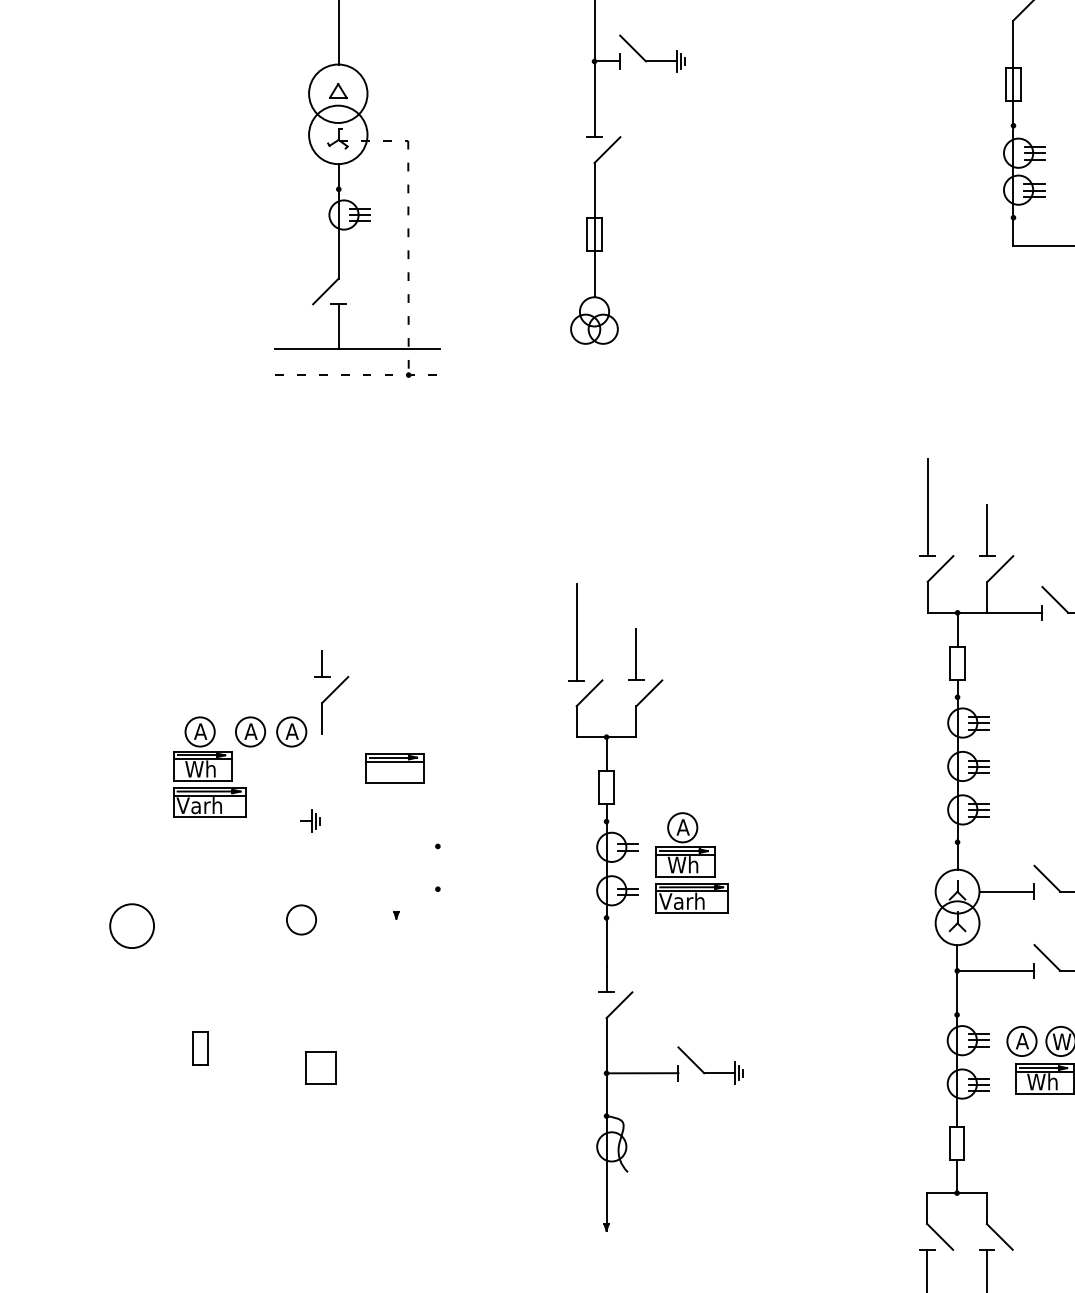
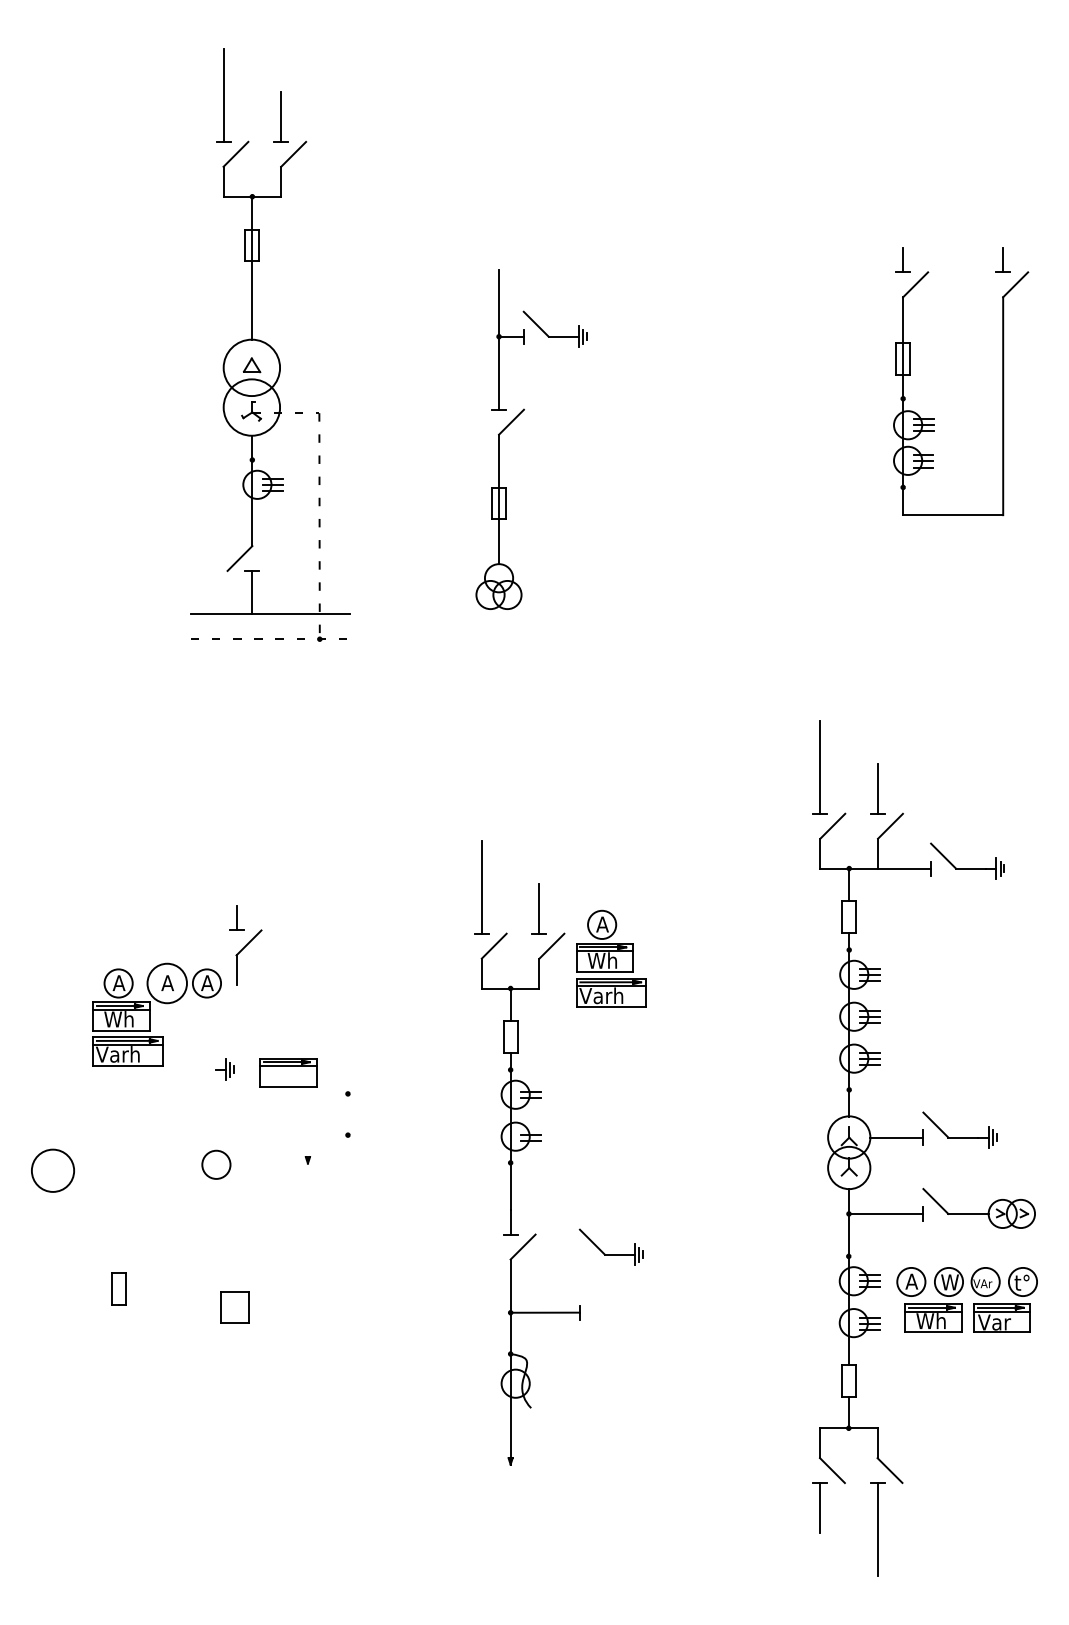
circle: (250, 731) -> (167, 983), size x1.4
part: (394, 768) -> (288, 1072), moved
part: (692, 862) -> (611, 958), moved
part: (710, 1073) -> (610, 1254), moved

